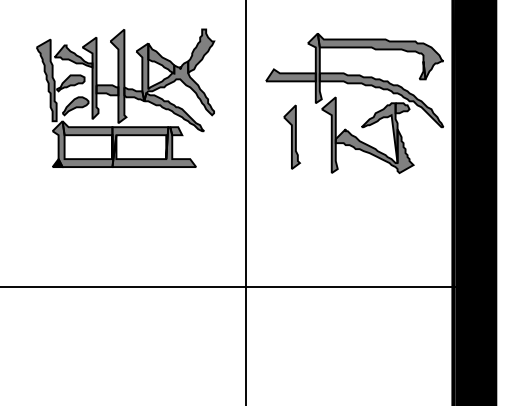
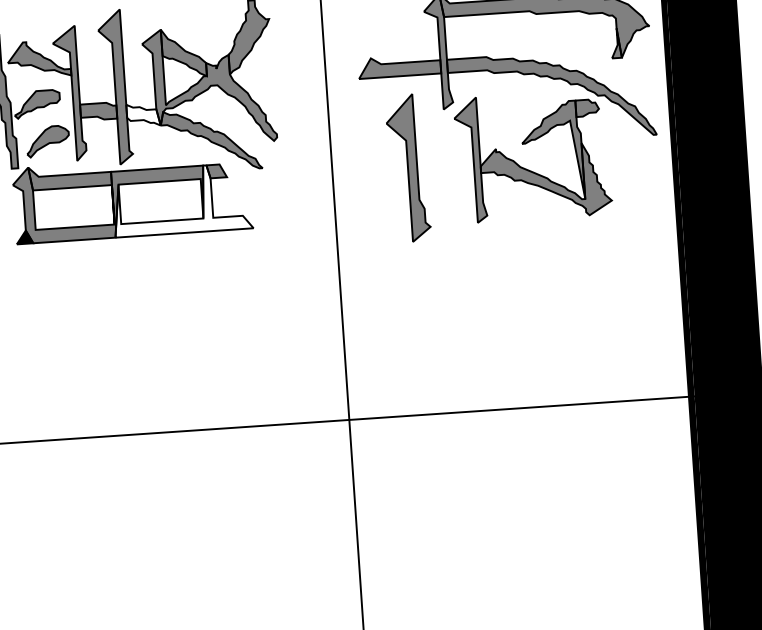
fill: (134, 94) -> (143, 115), removed
part: (291, 136) -> (407, 167), size x1.4
fill: (154, 147) -> (182, 200), removed

